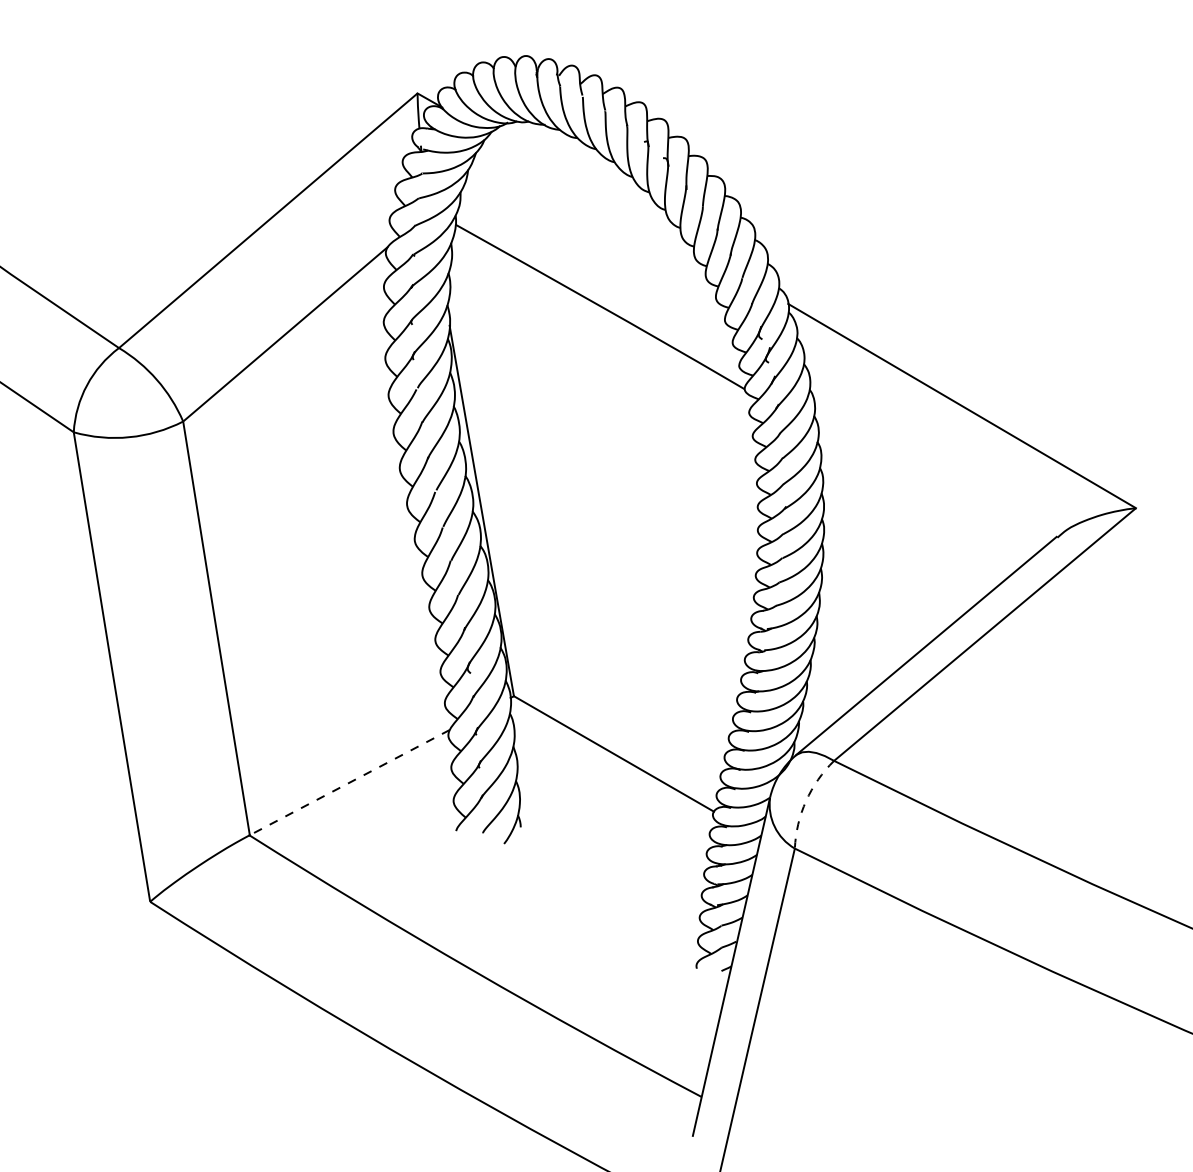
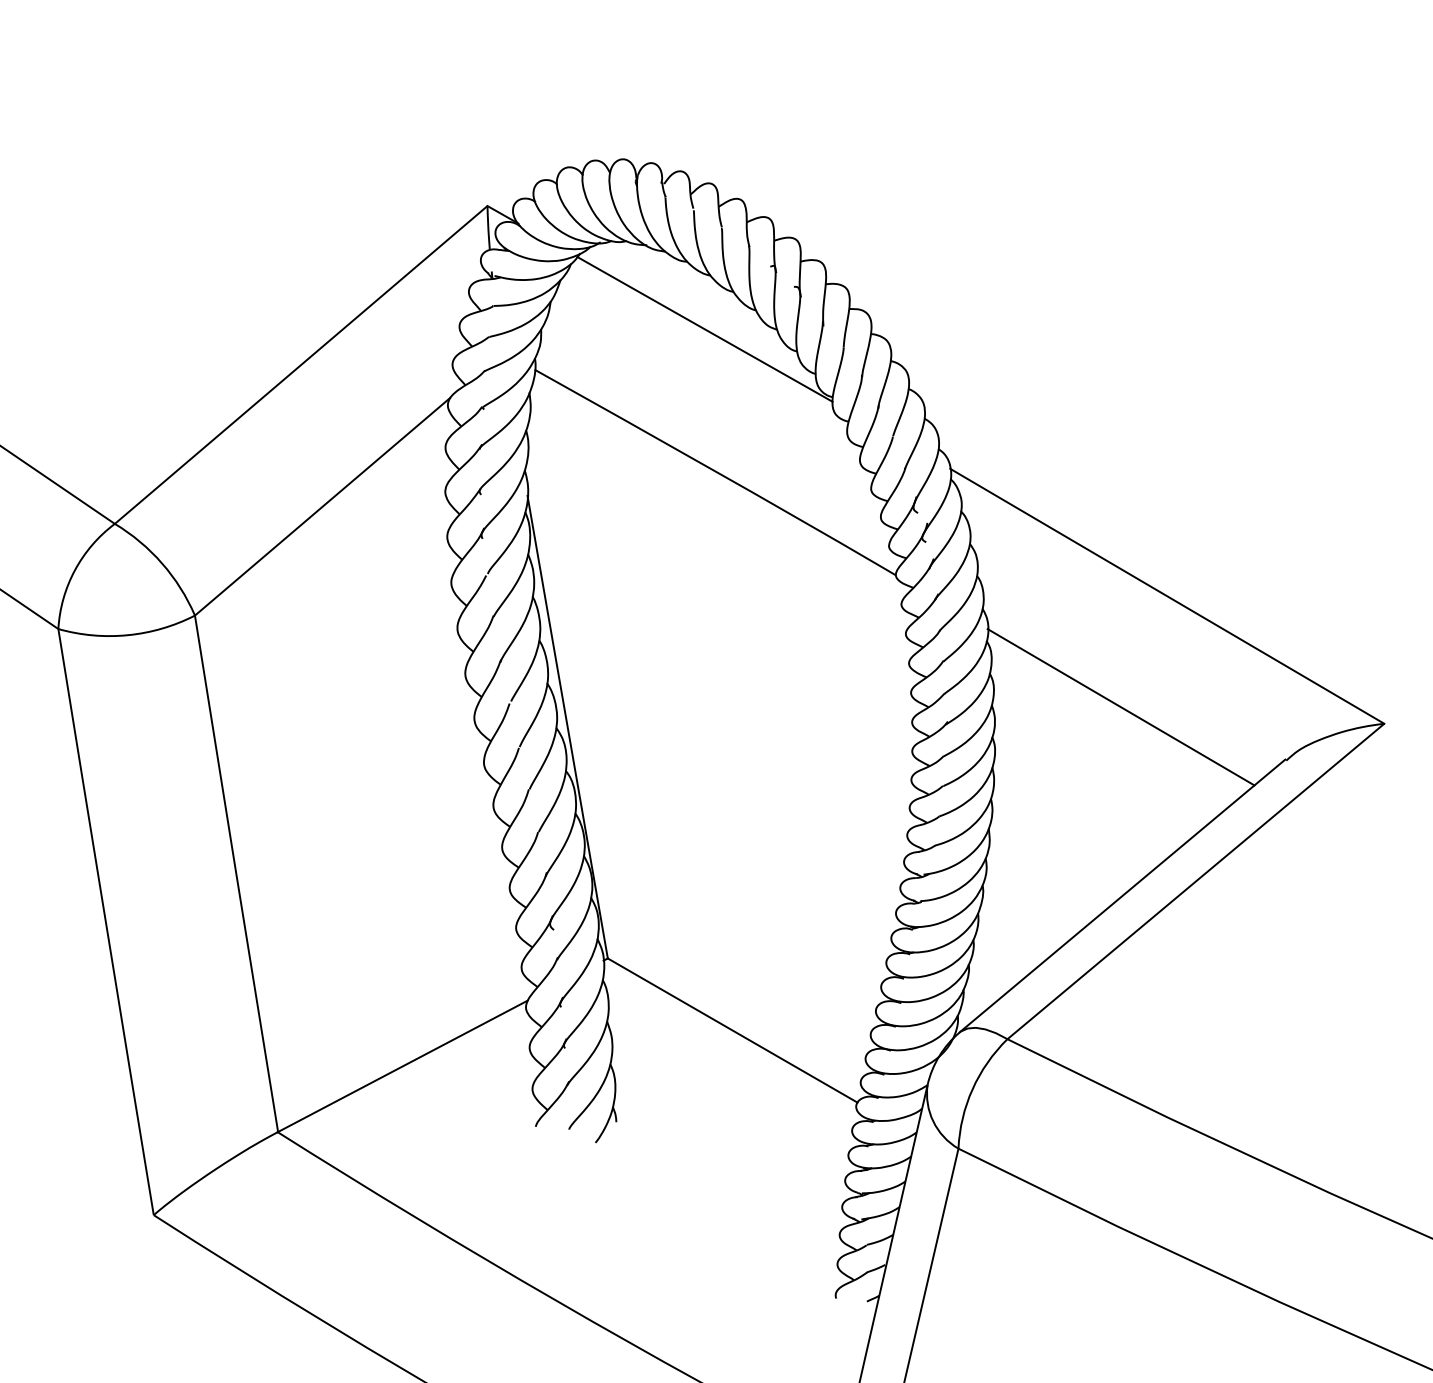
line: (591, 192) -> (704, 329), added
line: (924, 494) -> (1120, 706), added
line: (349, 782) -> (402, 1066), dashed -> solid
arc: (806, 801) -> (973, 1089), dashed -> solid

